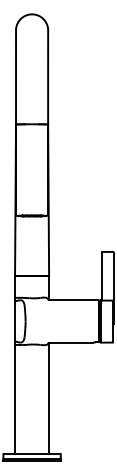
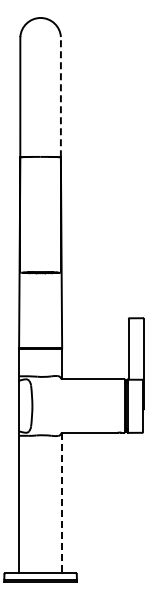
line: (47, 76) -> (60, 96), solid -> dashed
line: (49, 398) -> (62, 503), solid -> dashed

